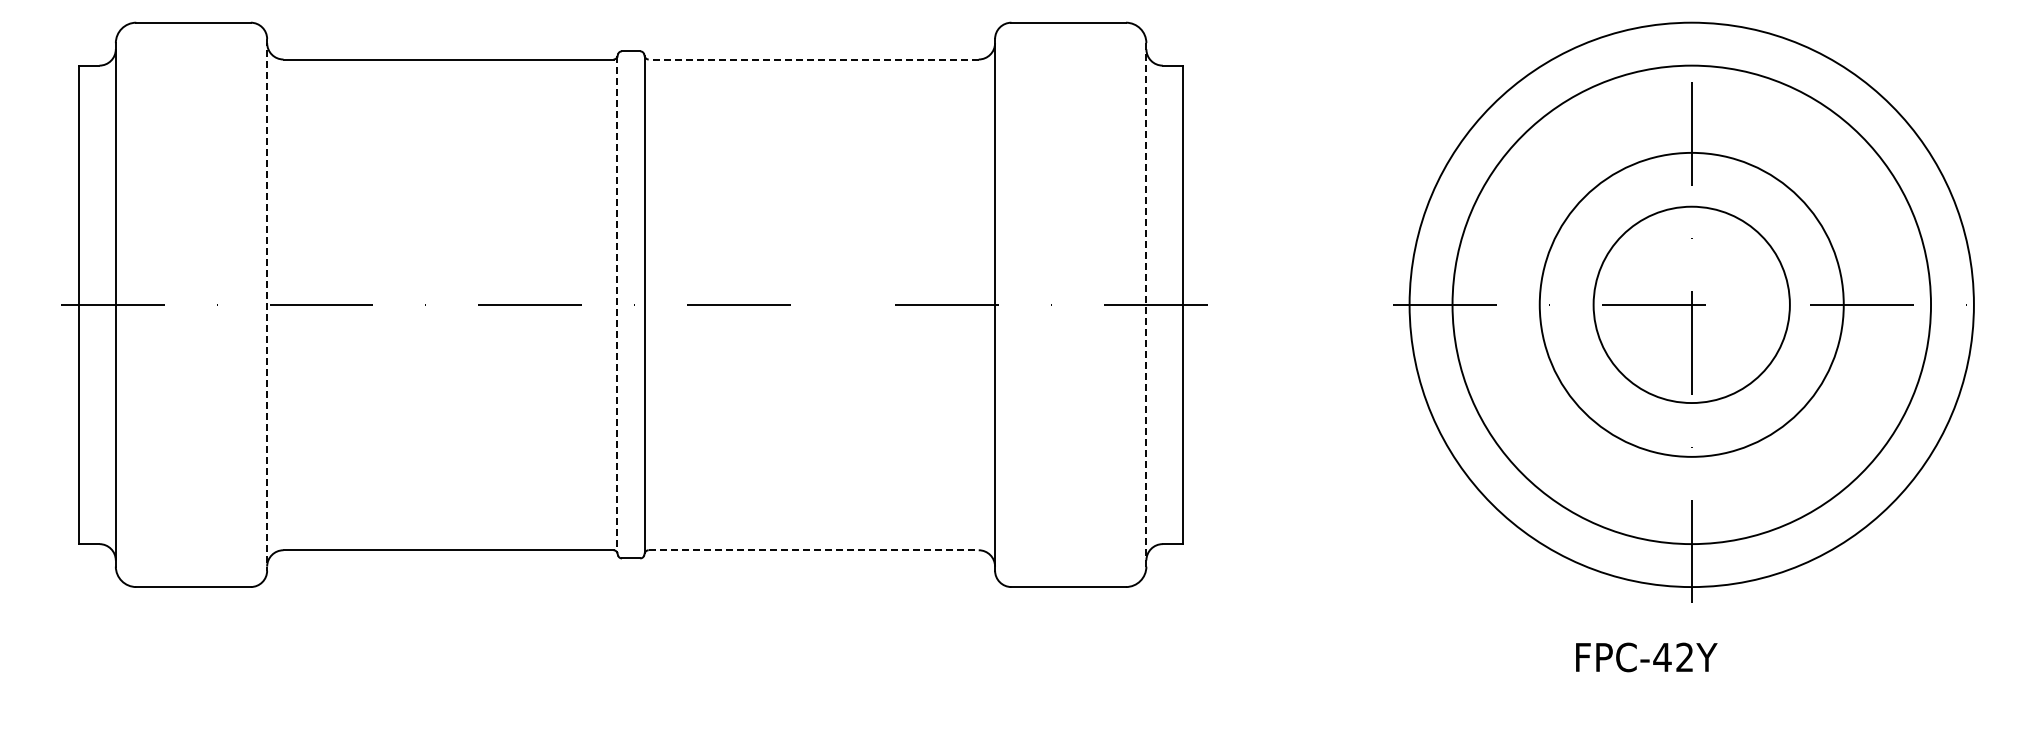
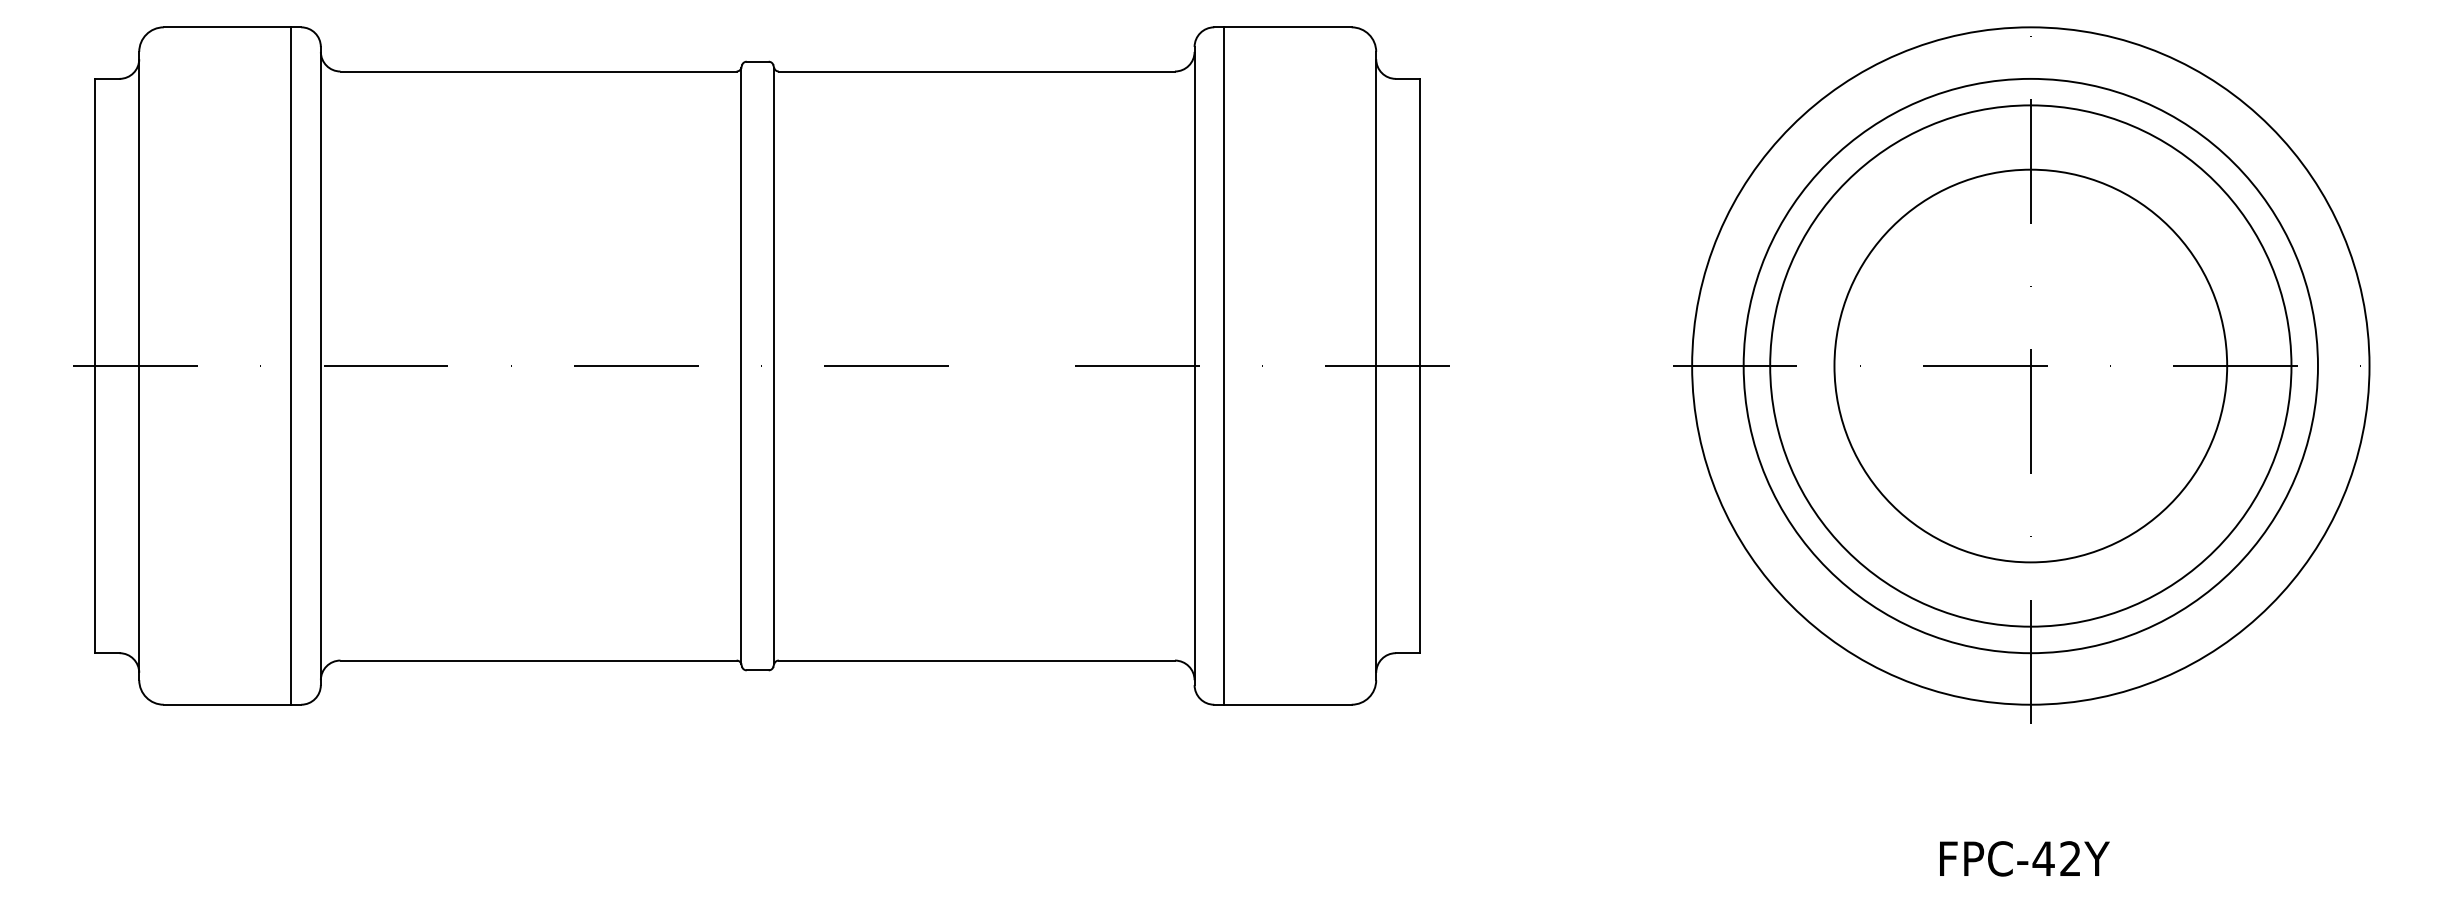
line: (813, 59) -> (976, 71), dashed -> solid
line: (242, 304) -> (291, 365), added
line: (267, 304) -> (321, 365), dashed -> solid
line: (1019, 304) -> (1223, 365), added
line: (1146, 304) -> (1376, 365), dashed -> solid
circle: (1691, 304) -> (2030, 365), size x1.43
circle: (1691, 304) -> (2030, 365), size x1.67
line: (617, 305) -> (741, 366), dashed -> solid
line: (814, 550) -> (977, 660), dashed -> solid
text: (1646, 657) -> (2024, 858), moved

